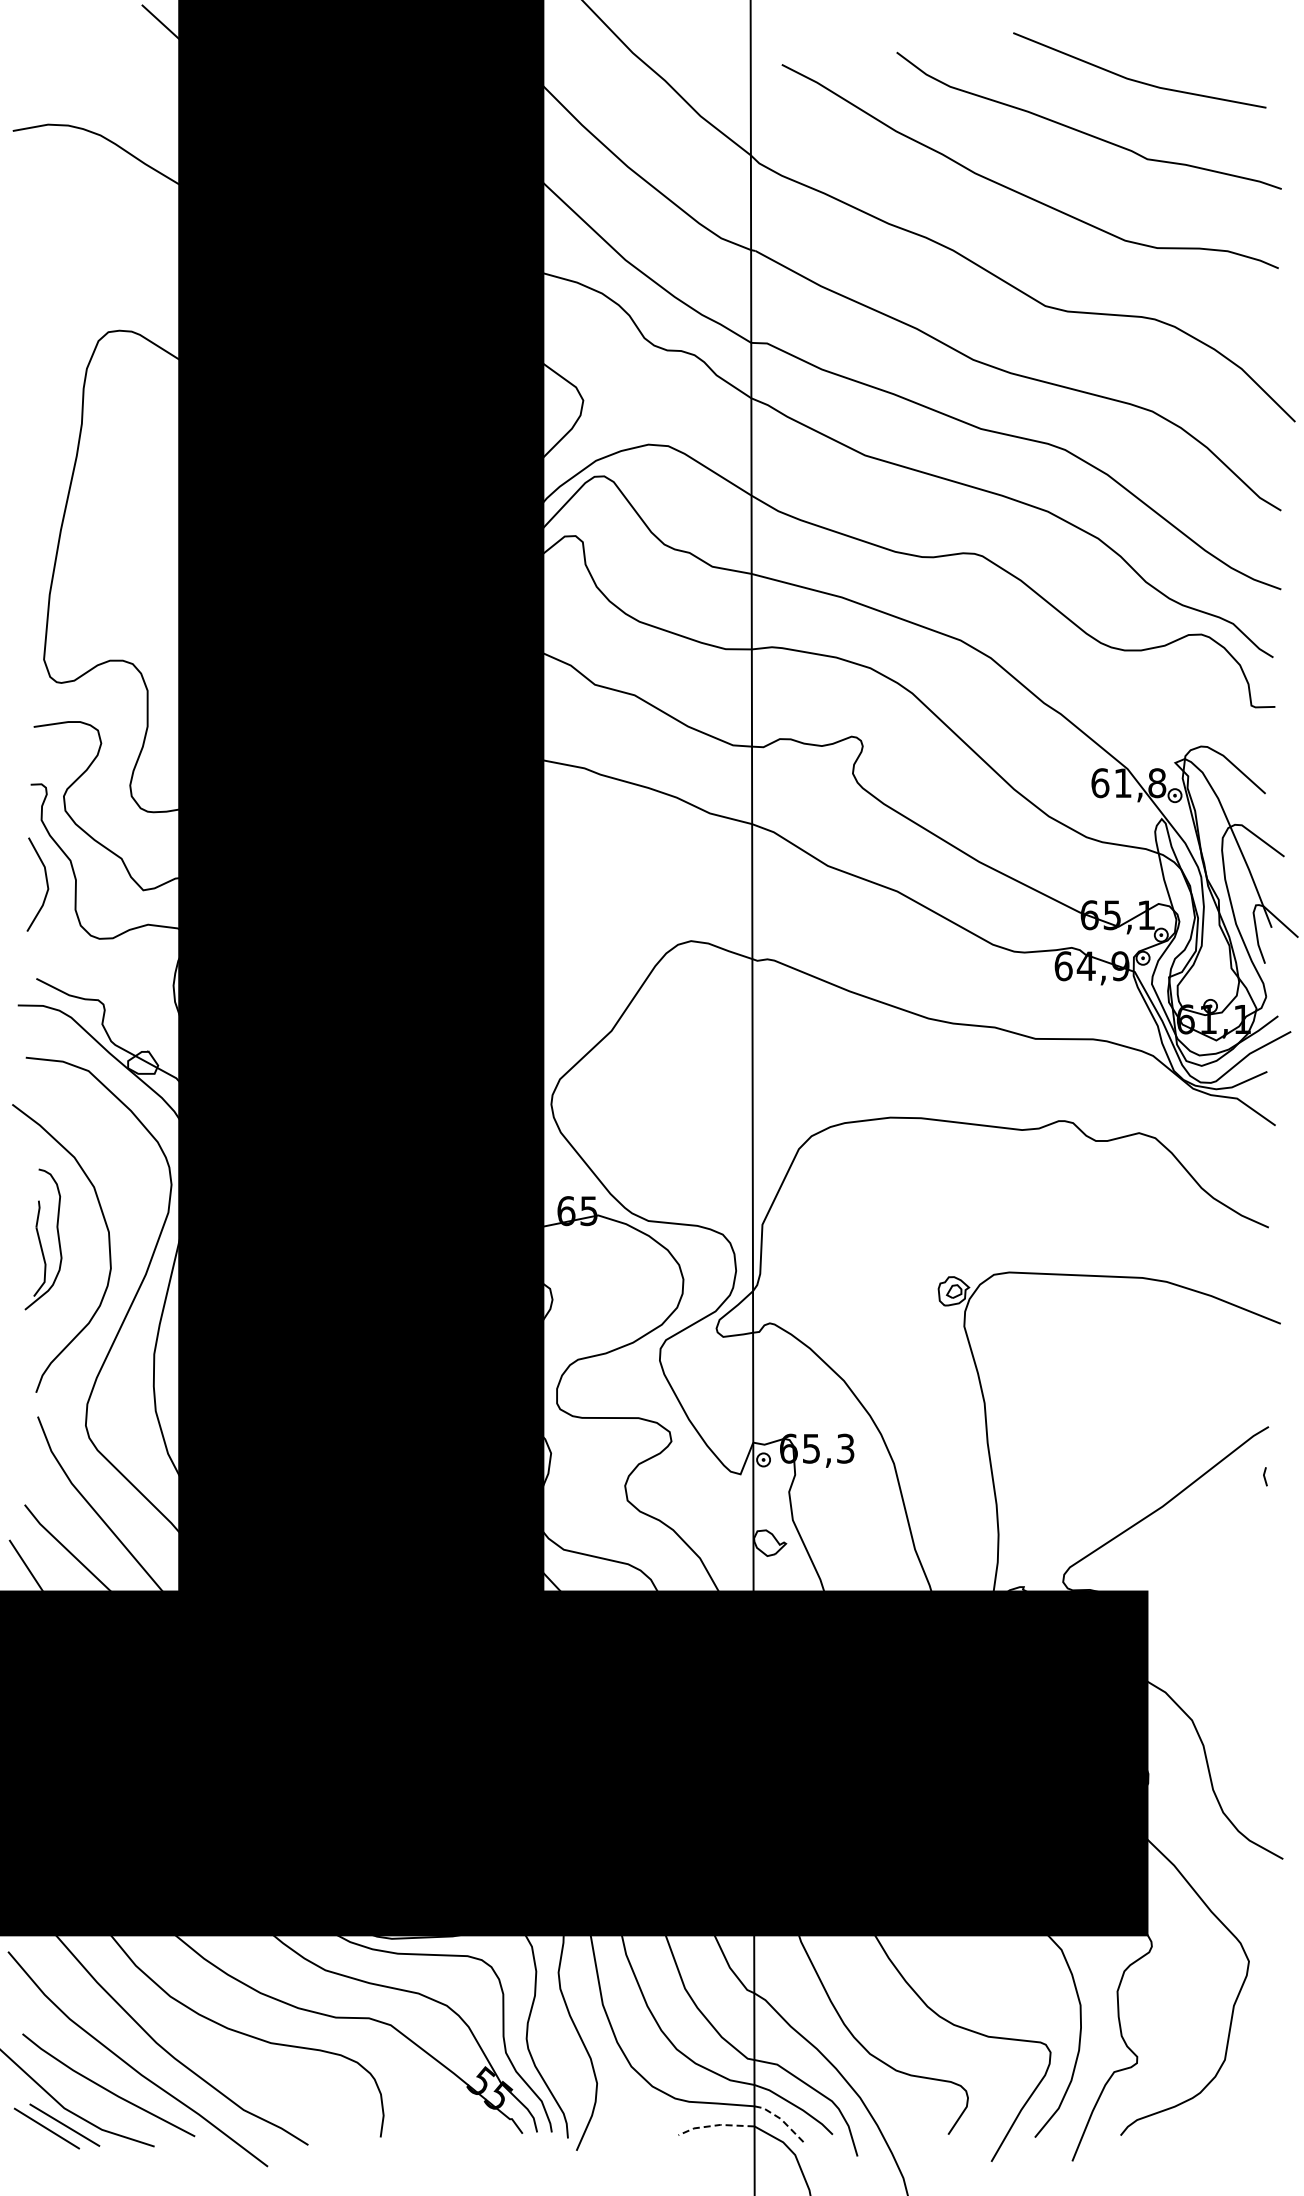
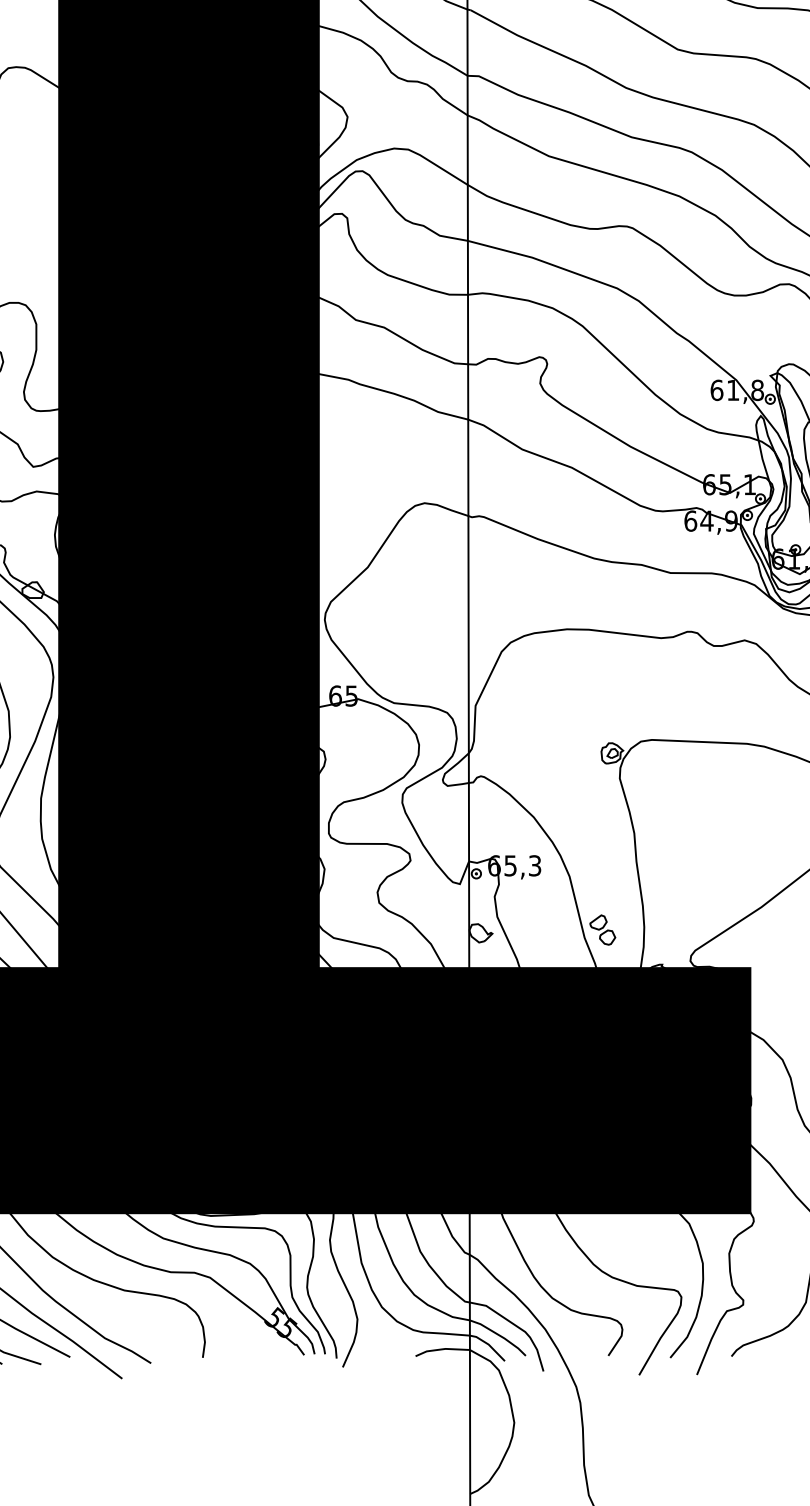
part: (940, 1538) -> (602, 929), added
line: (780, 2118) -> (488, 1344), dashed -> solid
line: (715, 2125) -> (442, 1349), dashed -> solid

